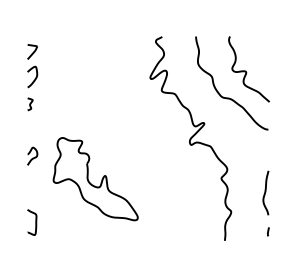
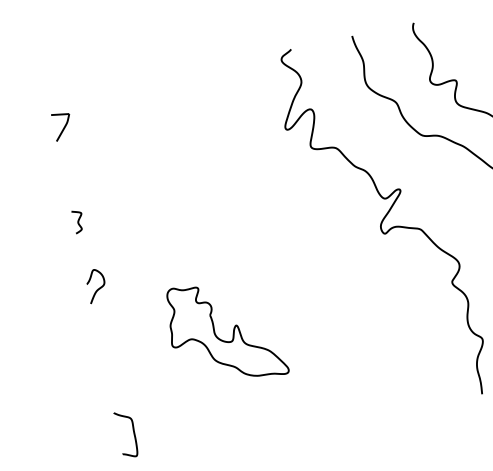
curve: (34, 78) -> (76, 173), removed
curve: (32, 157) -> (96, 287), moved
part: (95, 179) -> (224, 332), size x0.7

